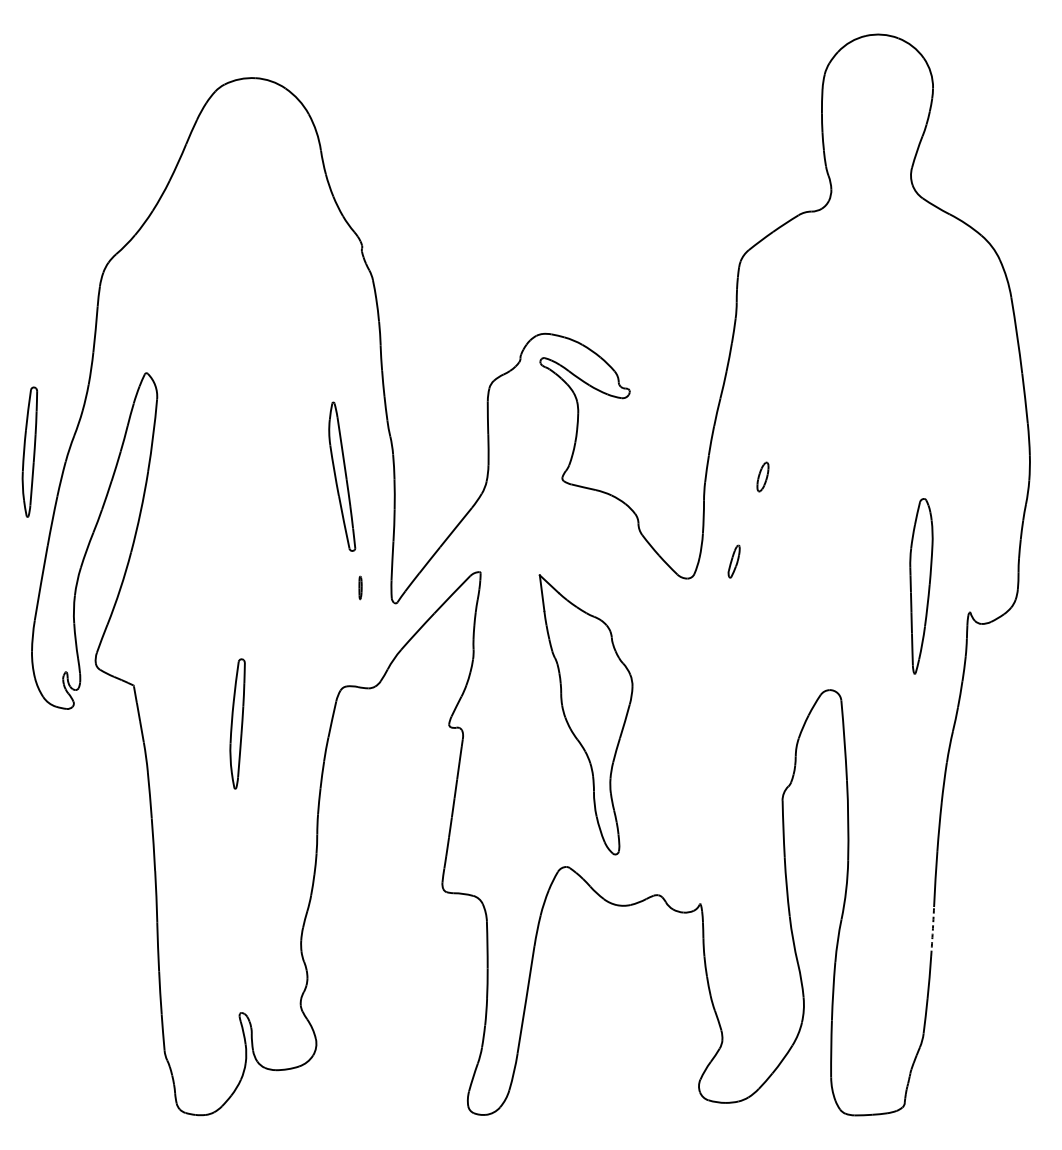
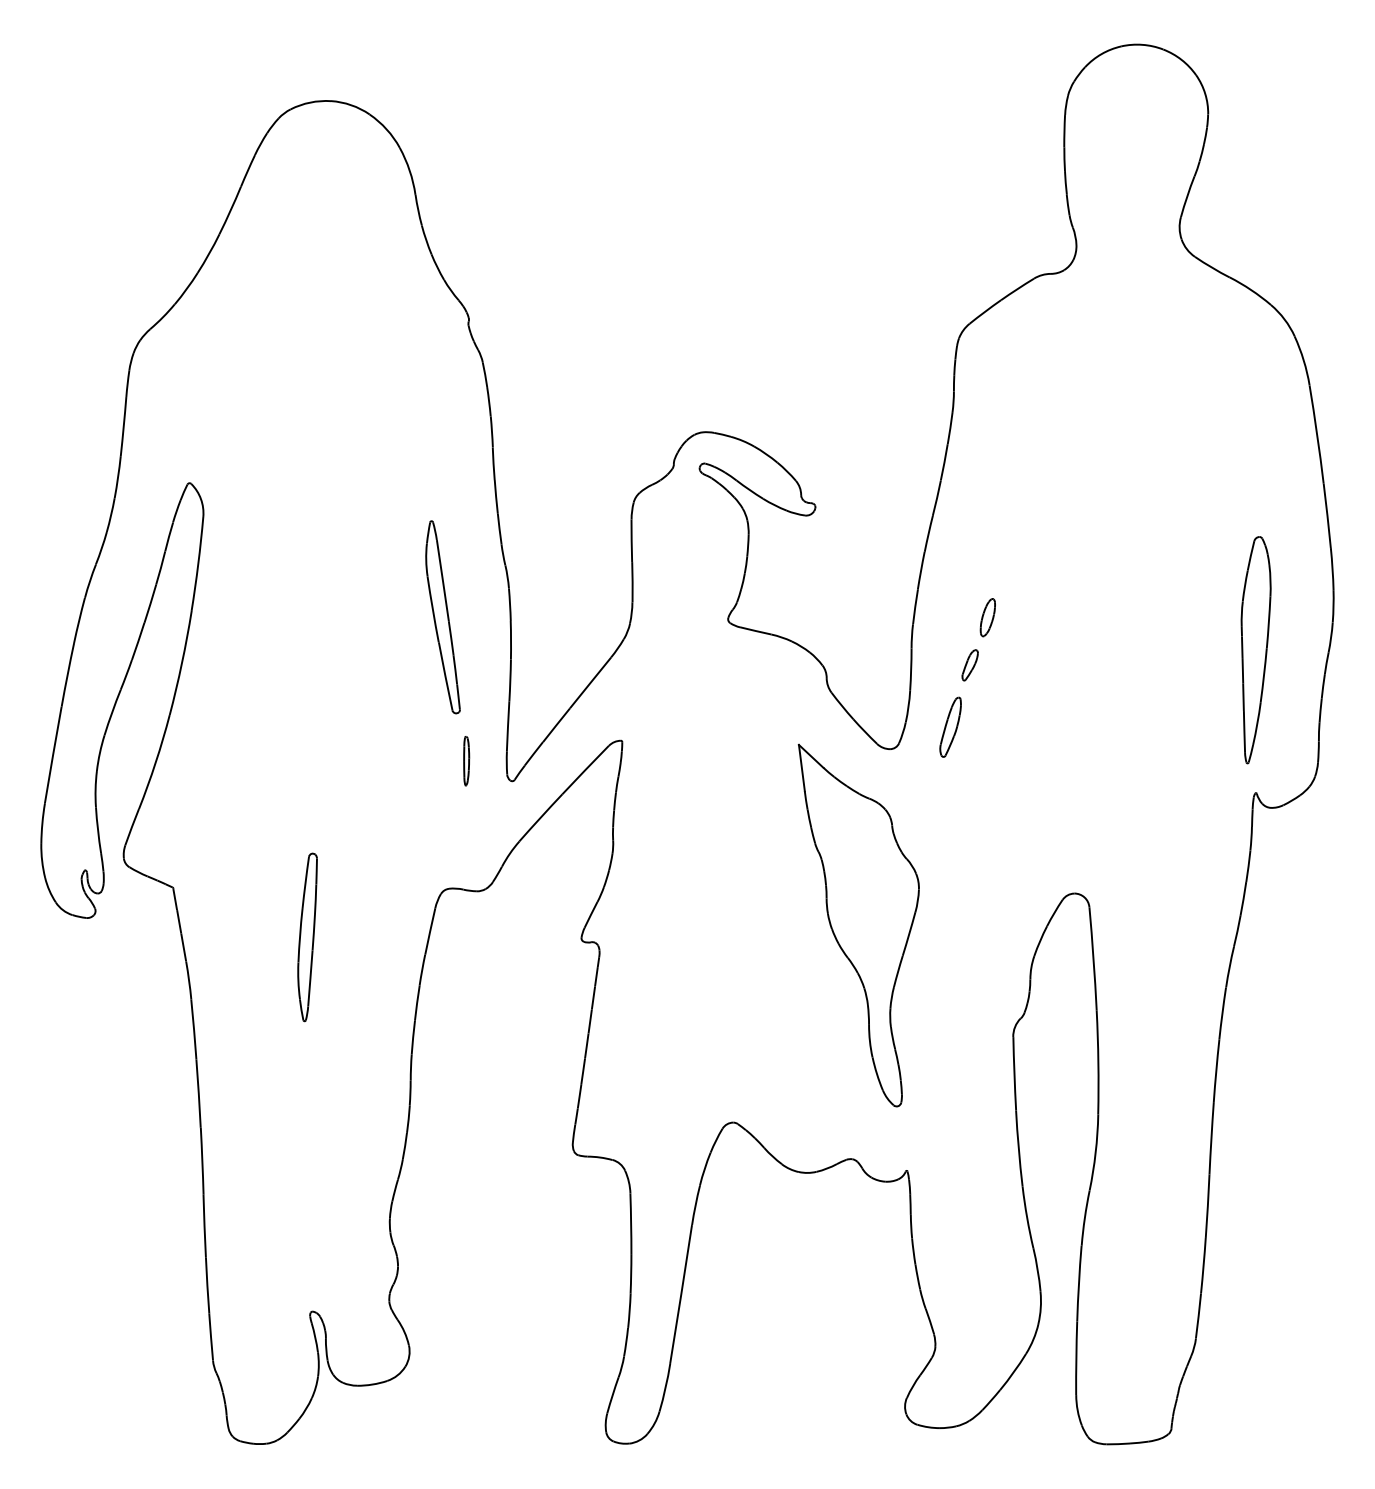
part: (29, 452) -> (38, 585), removed
part: (748, 513) -> (969, 665), added
part: (734, 561) -> (950, 726), size x1.43
part: (920, 586) -> (1255, 650), moved
part: (360, 588) -> (466, 761), size x1.67
part: (585, 714) -> (858, 925), moved
arc: (932, 931) -> (1207, 1206), dashed -> solid

